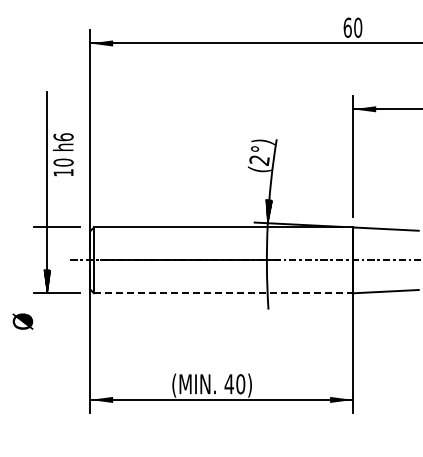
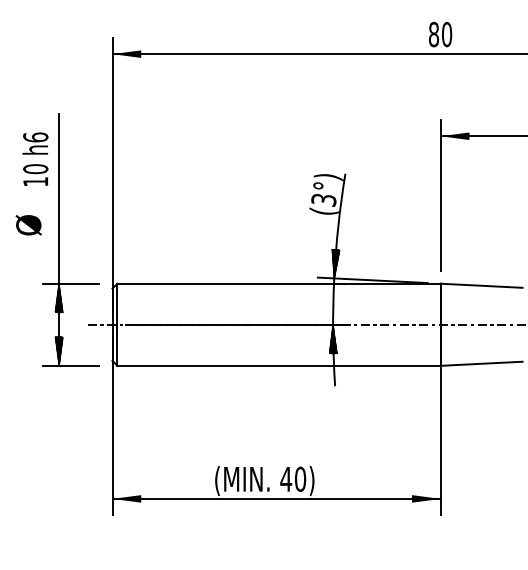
text: (347, 27) -> (433, 34), 60 -> 80
text: (63, 154) -> (35, 158), moved
text: (259, 160) -> (323, 200), (2°) -> (3°)
hatch: (47, 238) -> (59, 297), added
hatch: (267, 271) -> (333, 338), added
line: (223, 293) -> (278, 366), dashed -> solid
text: (22, 321) -> (28, 225), moved

